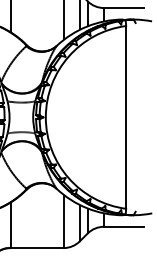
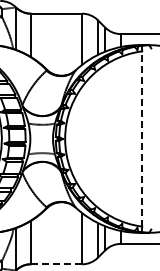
line: (126, 116) -> (142, 138), solid -> dashed
line: (37, 248) -> (57, 264), solid -> dashed

